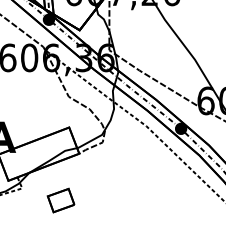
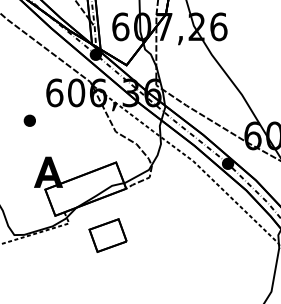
part: (60, 200) -> (107, 235), size x1.4

